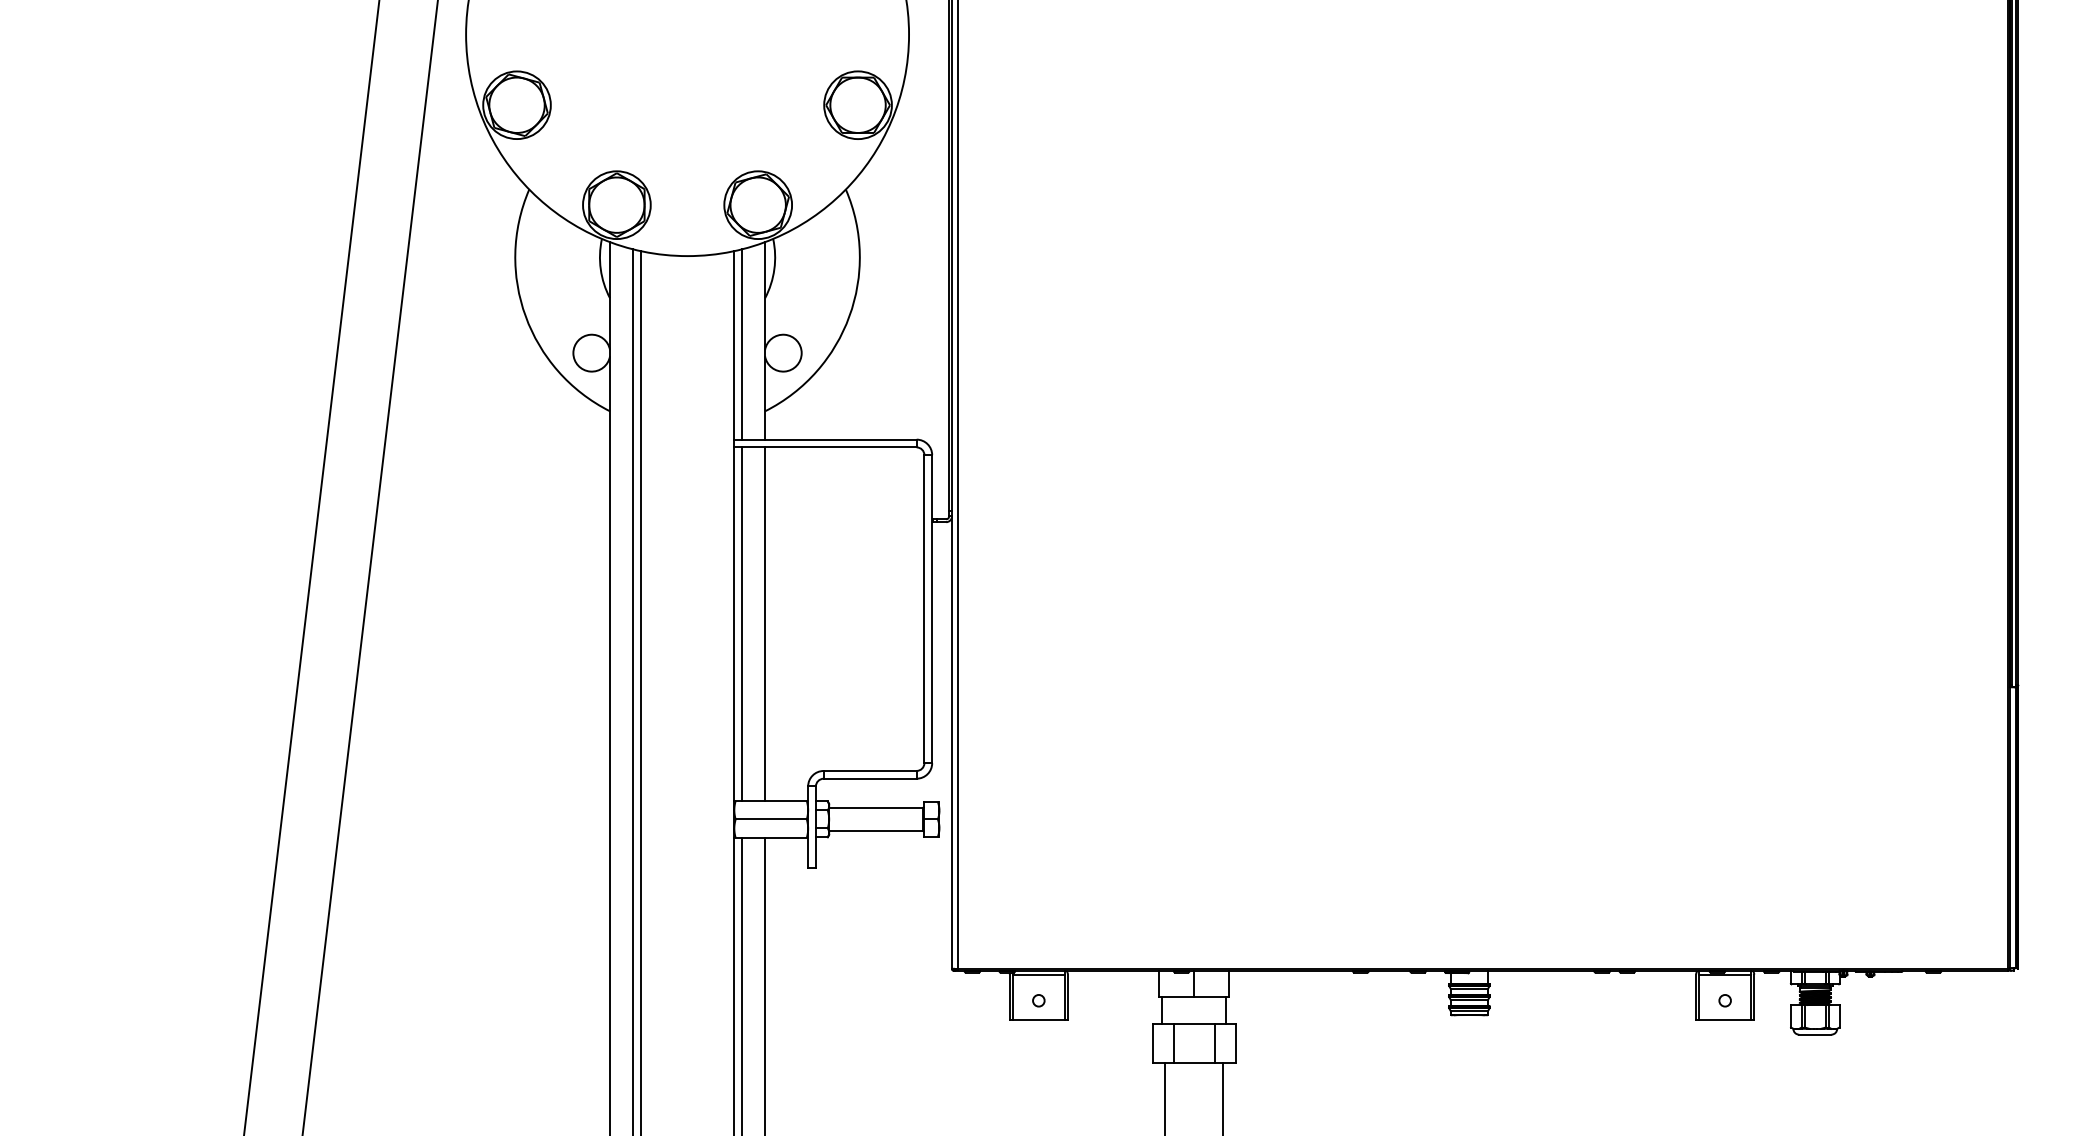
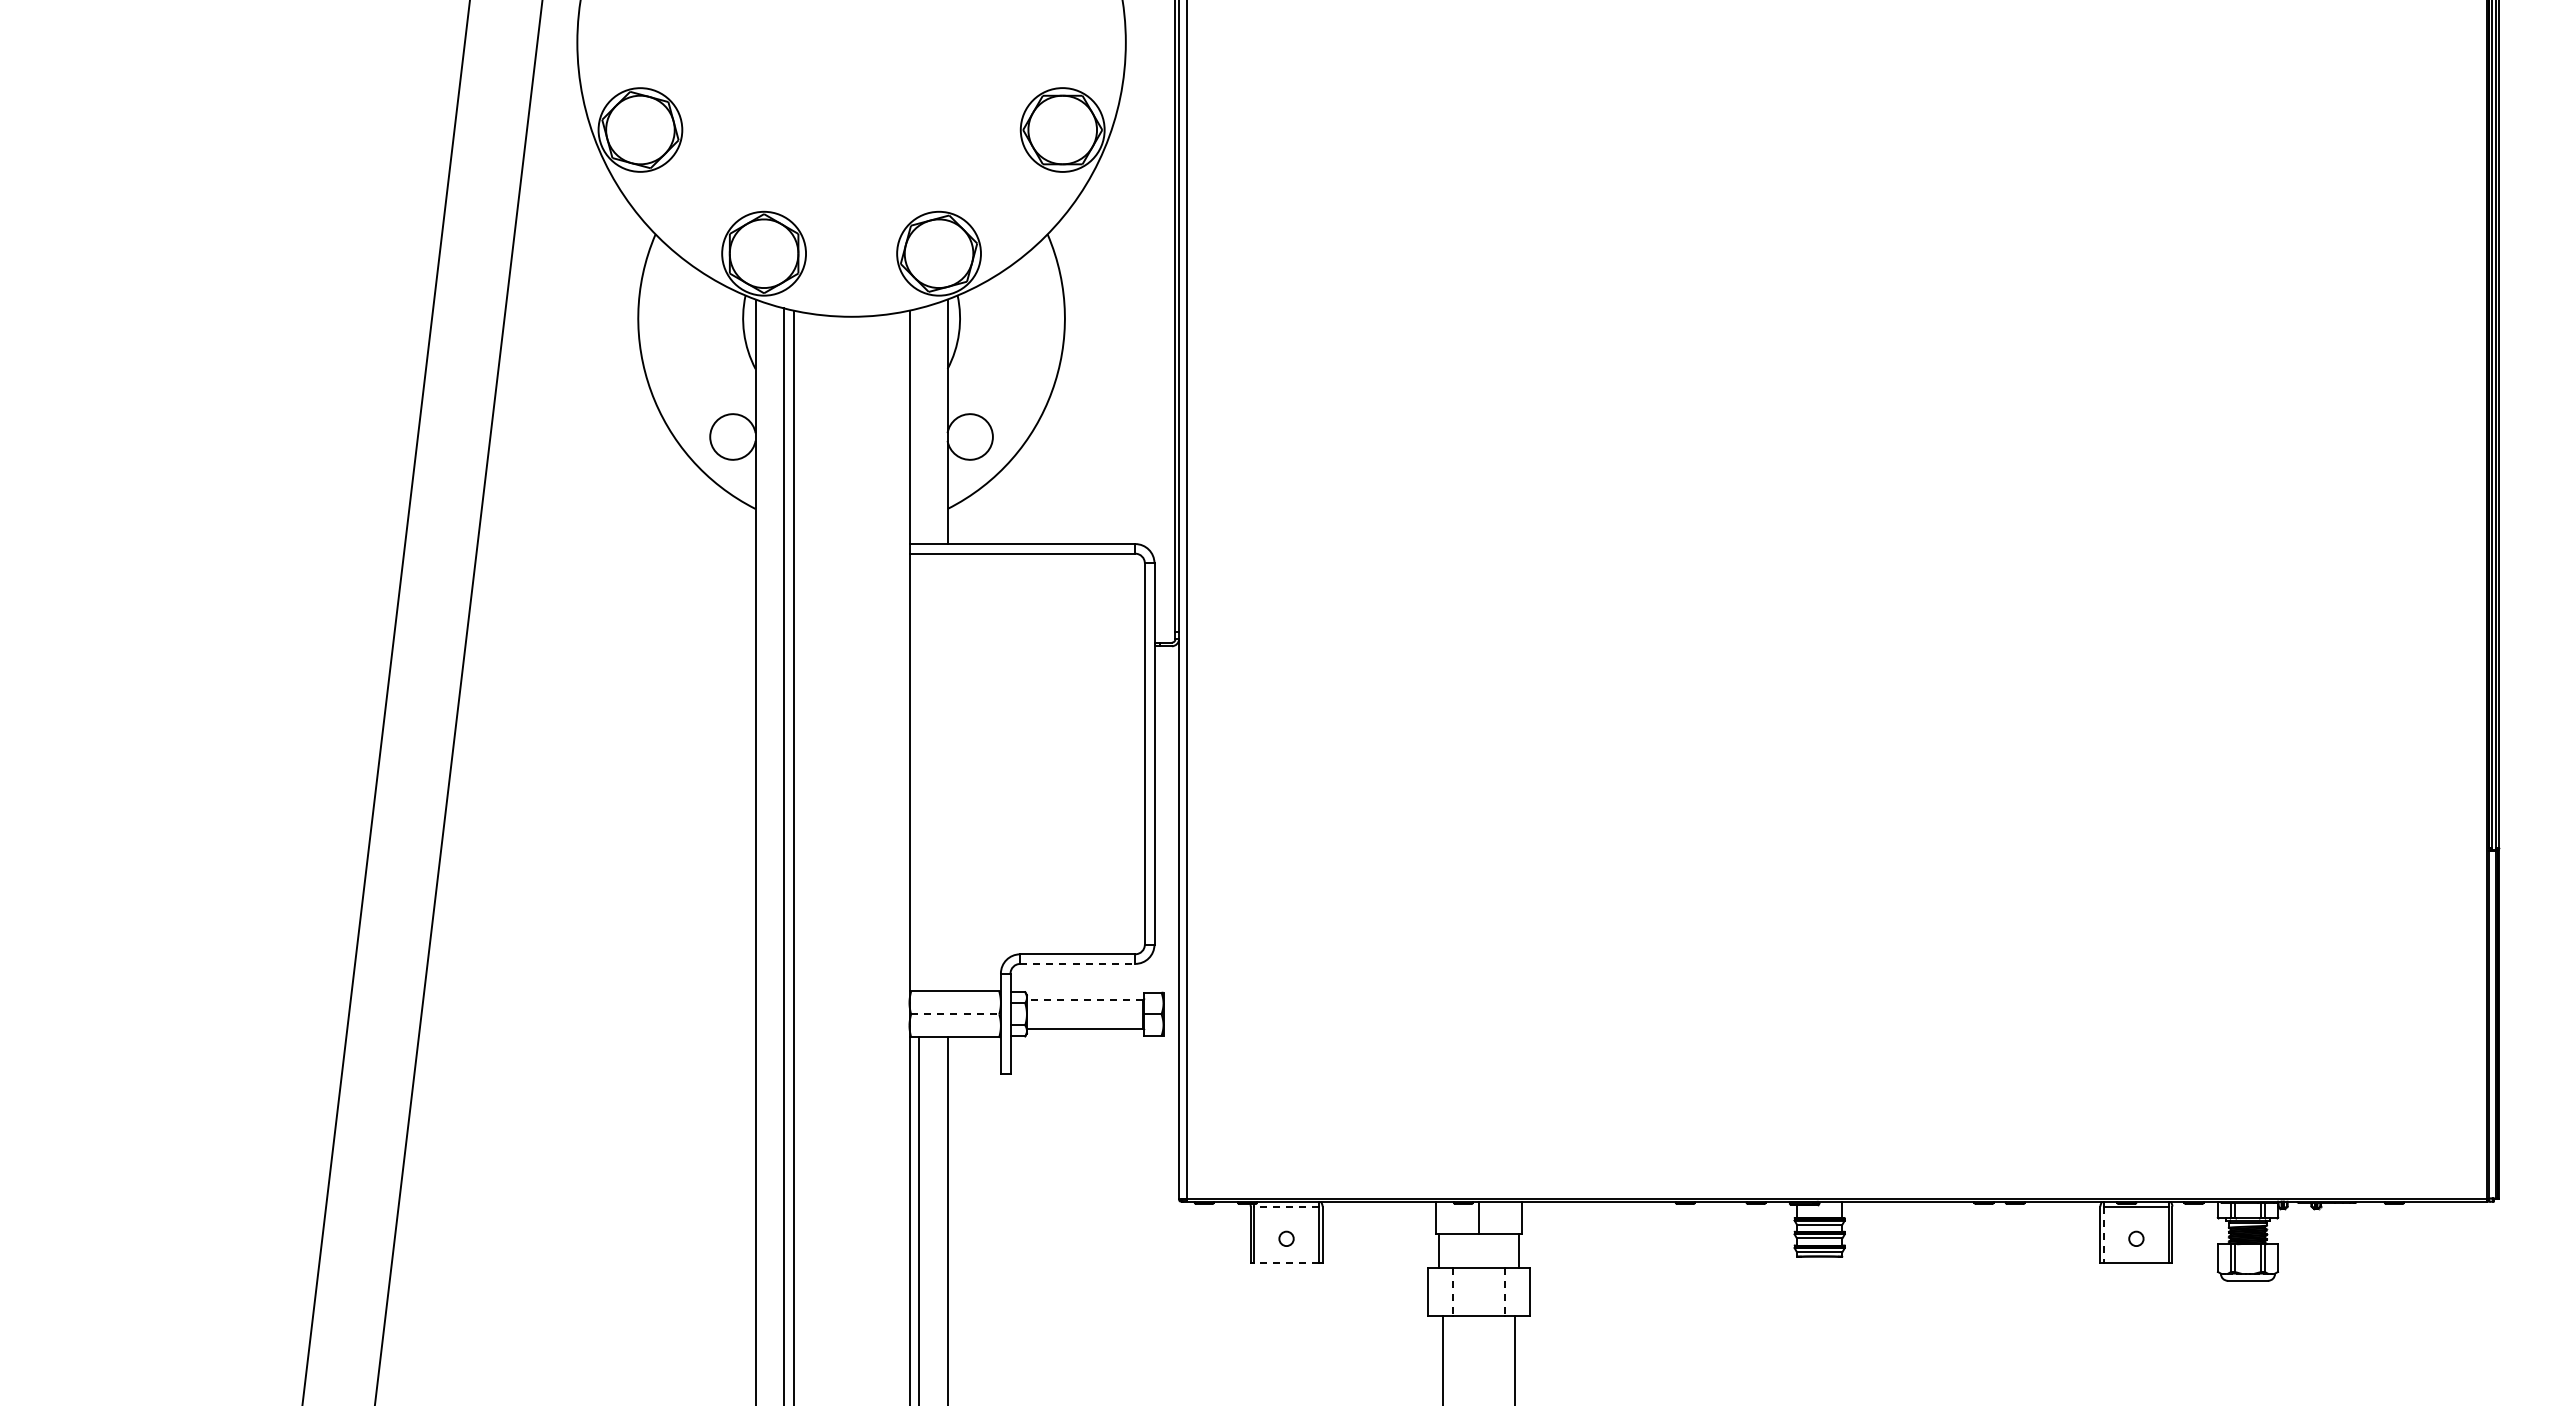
line: (741, 344) -> (918, 426), removed
line: (741, 624) -> (918, 772), removed
line: (765, 624) -> (947, 772), removed
line: (870, 778) -> (1077, 963), solid -> dashed
line: (875, 807) -> (1084, 999), solid -> dashed
line: (771, 819) -> (955, 1014), solid -> dashed
line: (1038, 974) -> (1286, 1206), solid -> dashed
line: (1699, 998) -> (2104, 1235), solid -> dashed
line: (1038, 1019) -> (1286, 1262), solid -> dashed
line: (1173, 1043) -> (1453, 1291), solid -> dashed
line: (1214, 1043) -> (1504, 1291), solid -> dashed

